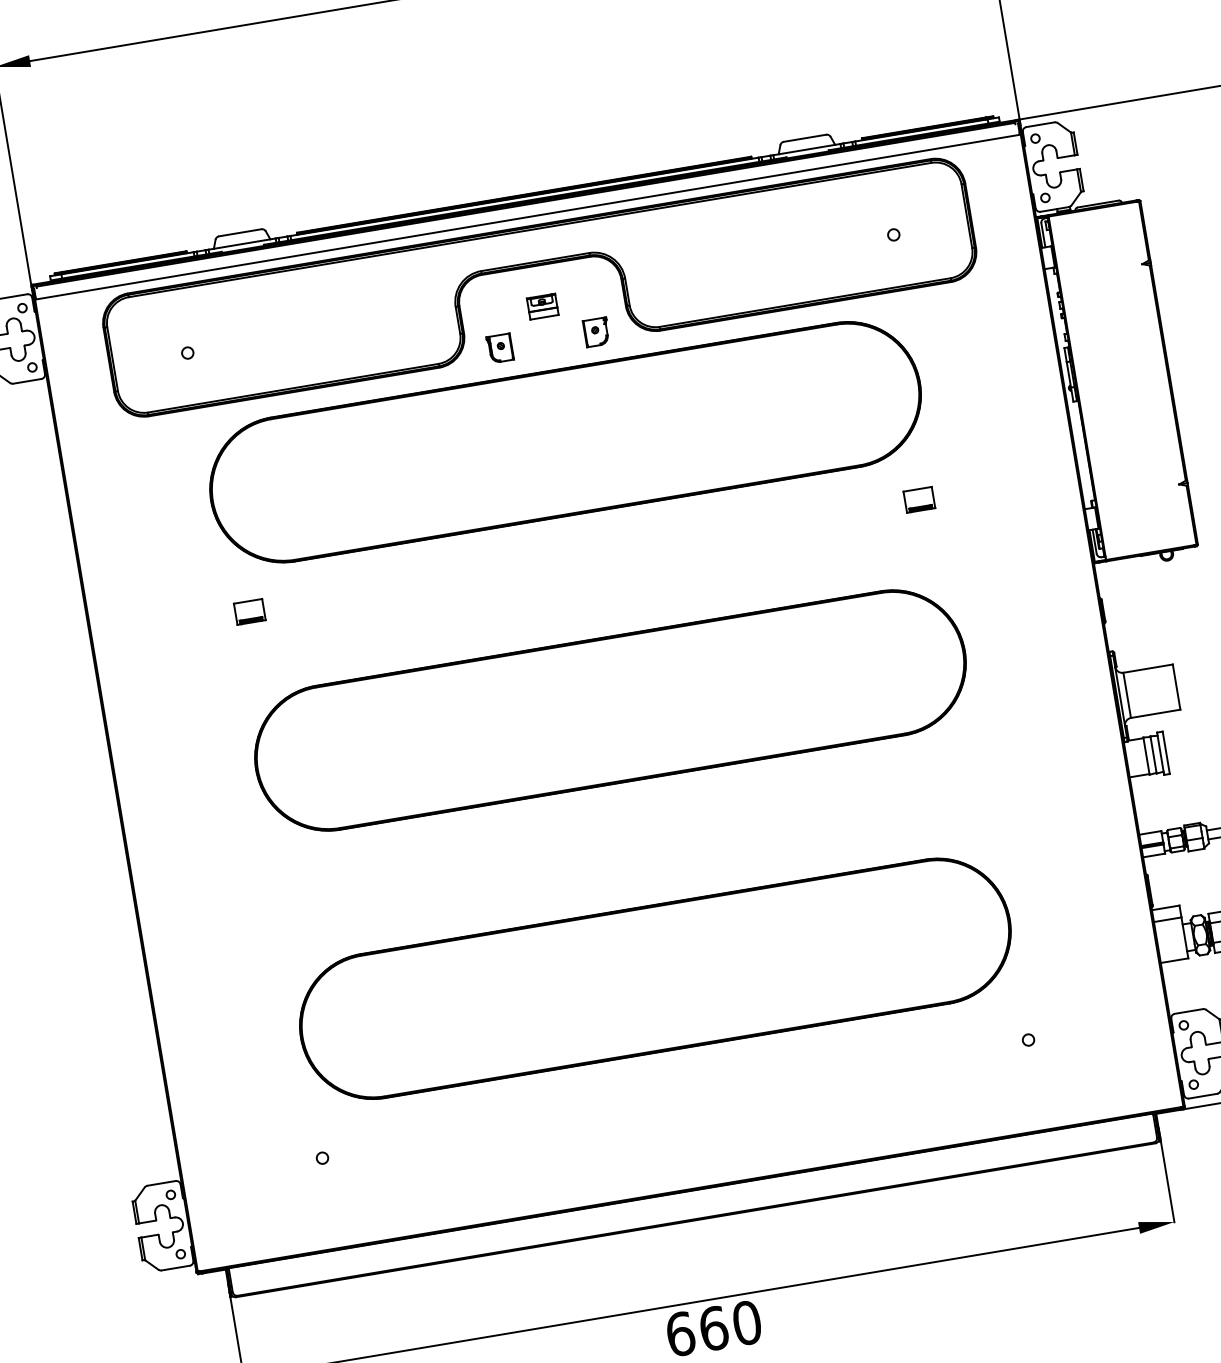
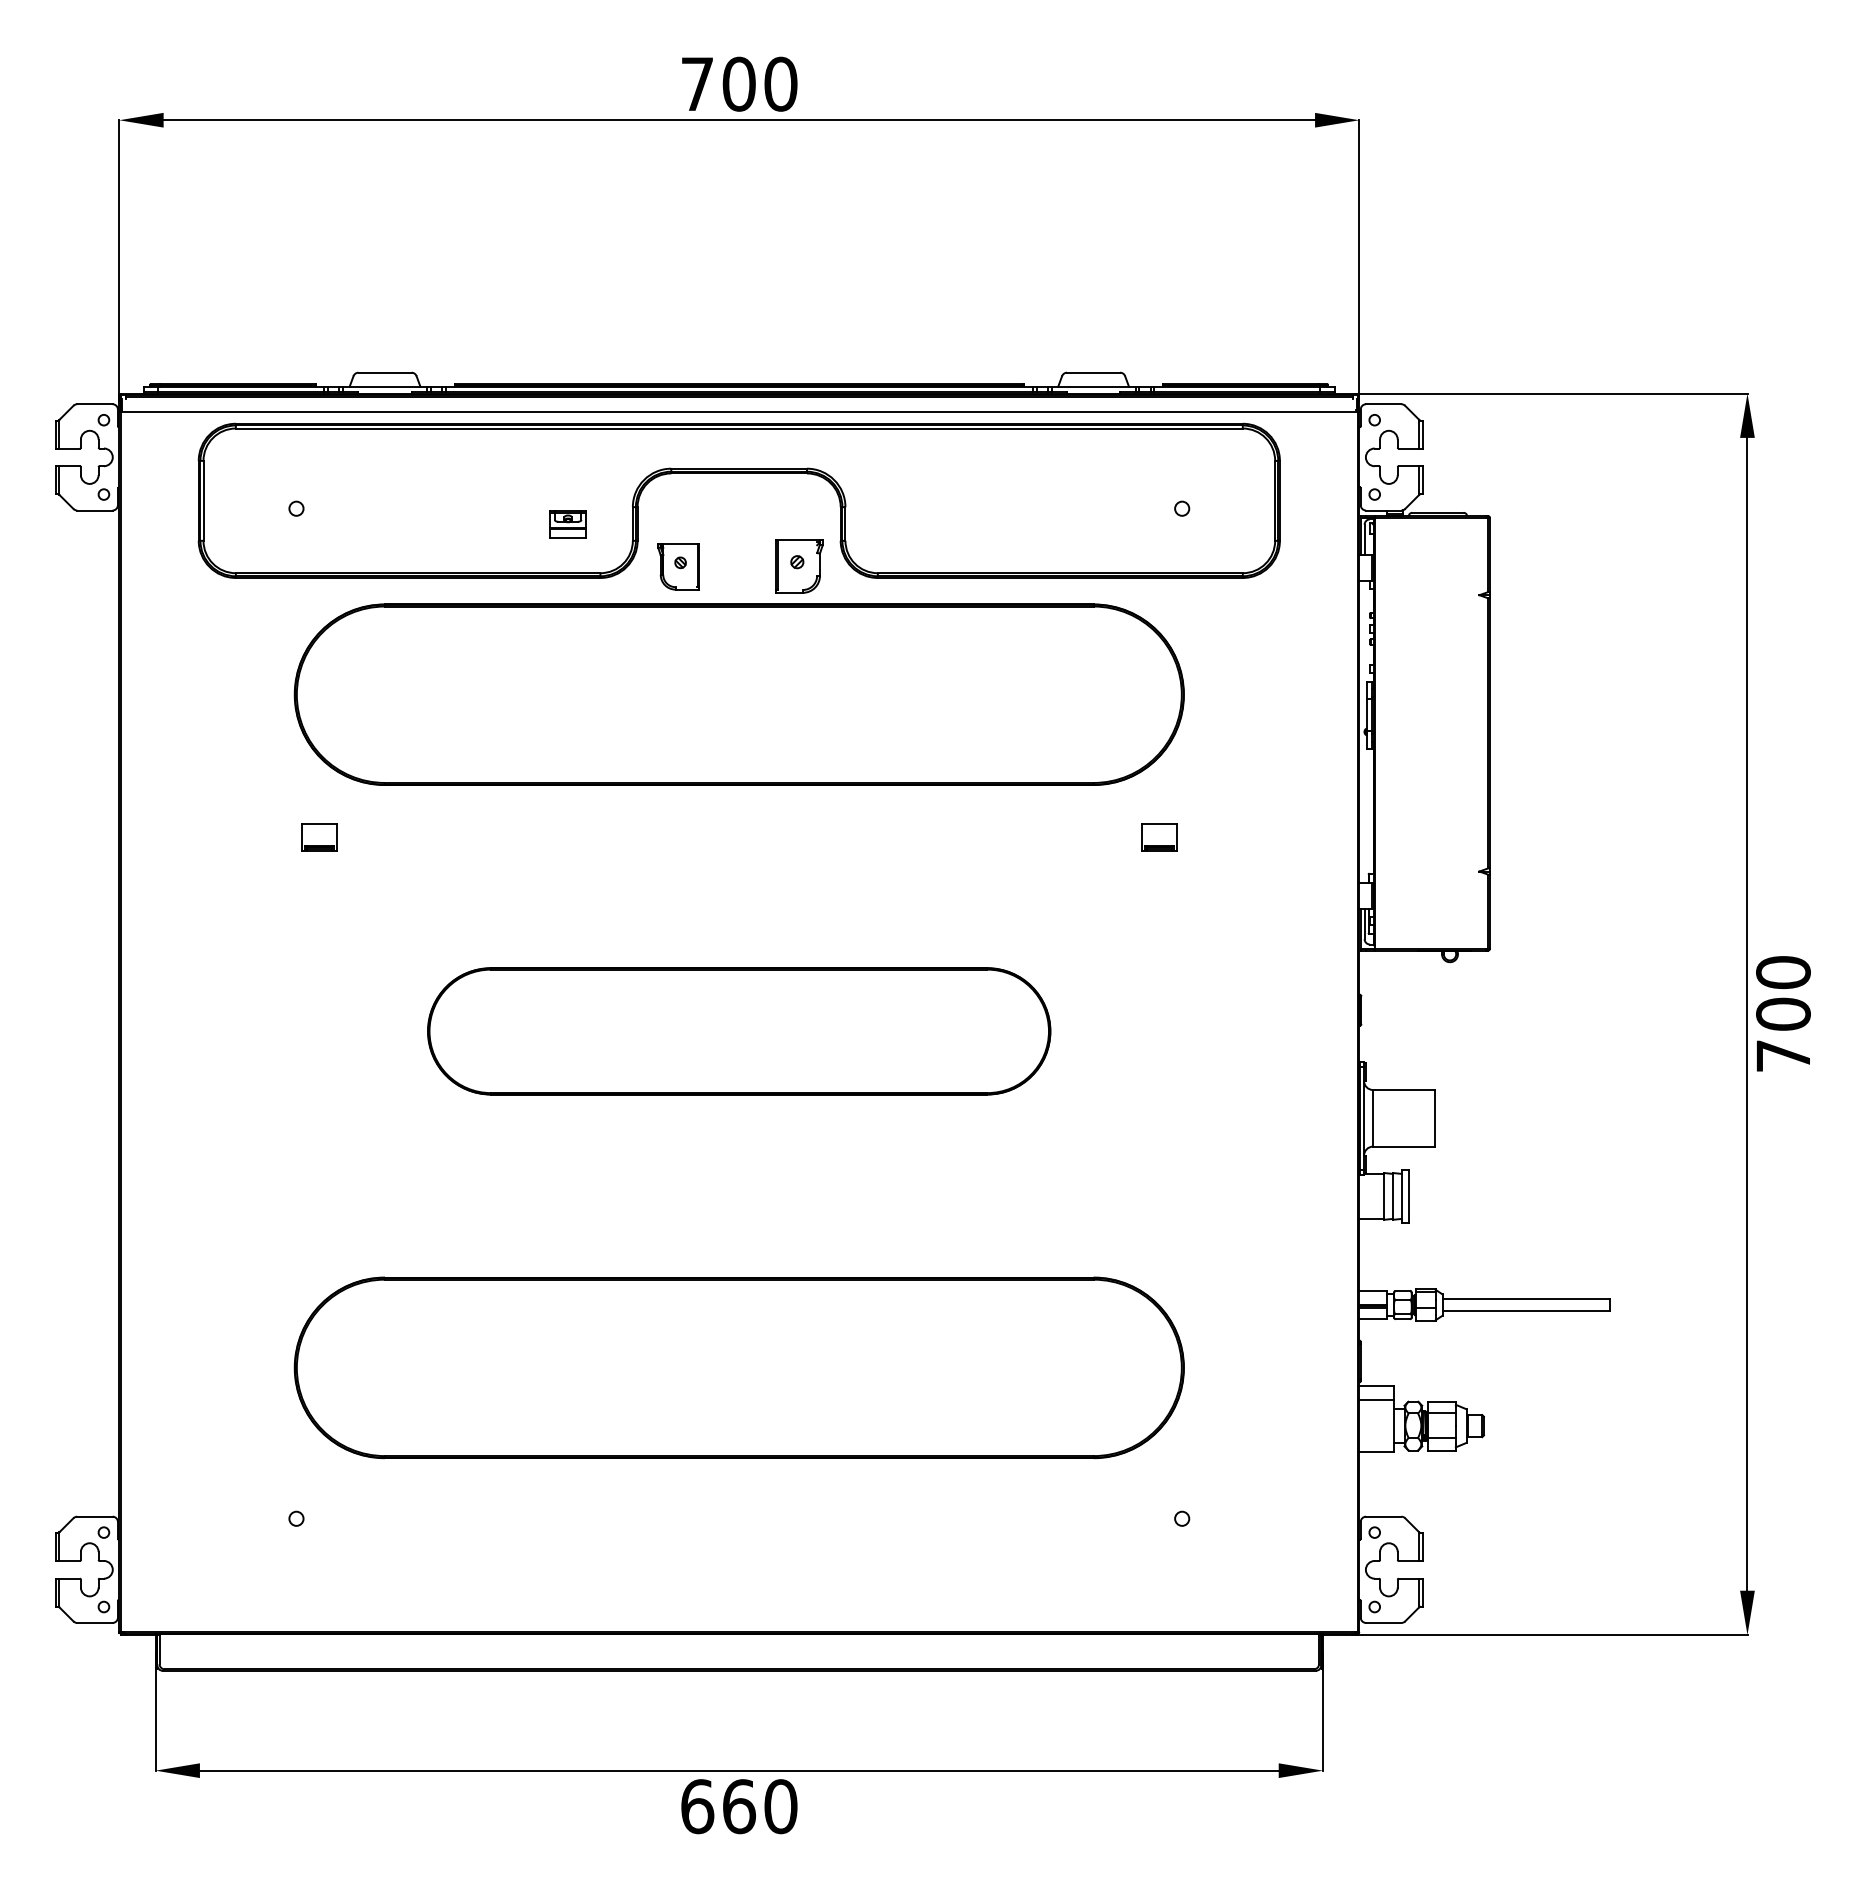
part: (542, 306) -> (567, 524), moved
part: (596, 332) -> (799, 567), size x1.6
part: (500, 348) -> (678, 567), size x1.4
part: (609, 710) -> (738, 1031), size x0.7

